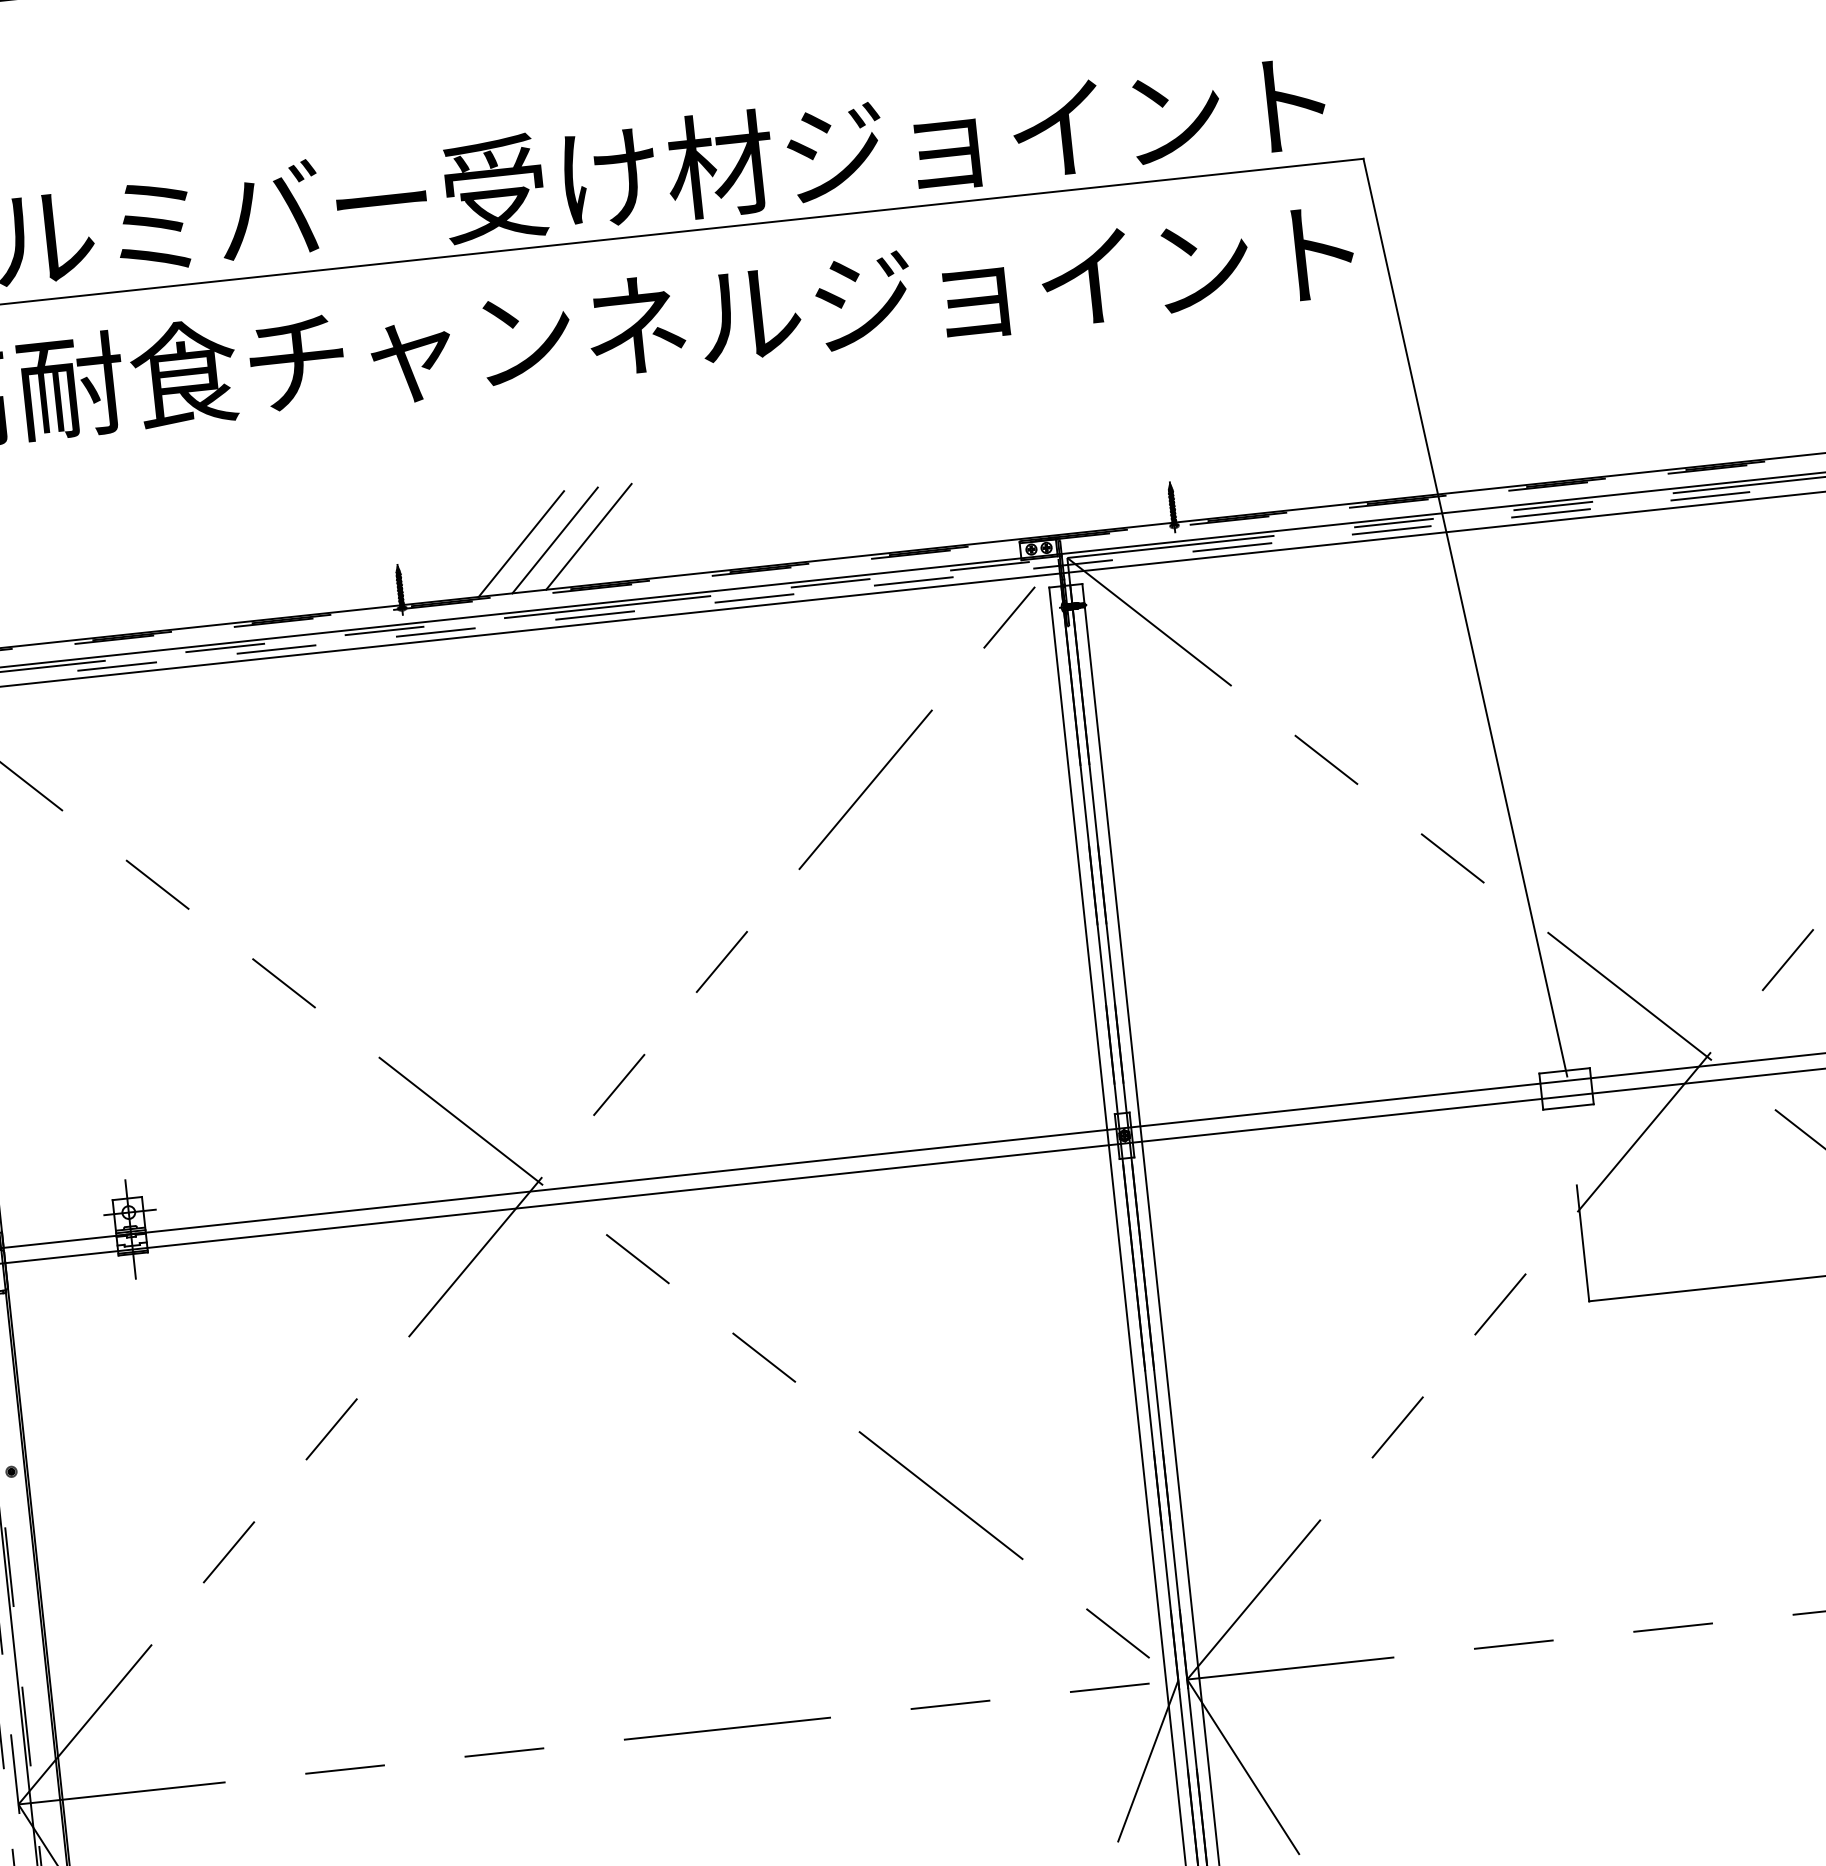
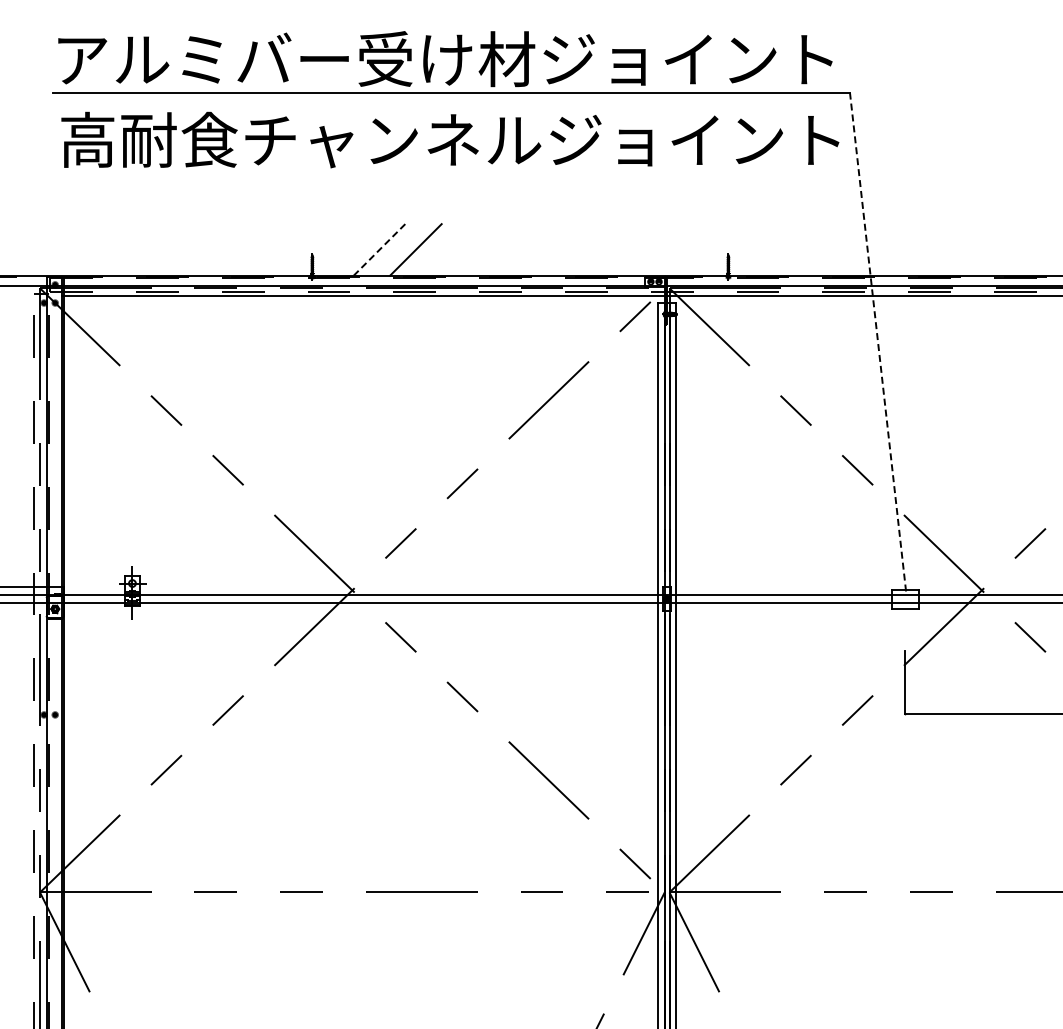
line: (554, 539) -> (397, 249), removed
line: (521, 545) -> (379, 250), solid -> dashed
line: (1466, 617) -> (878, 342), solid -> dashed

